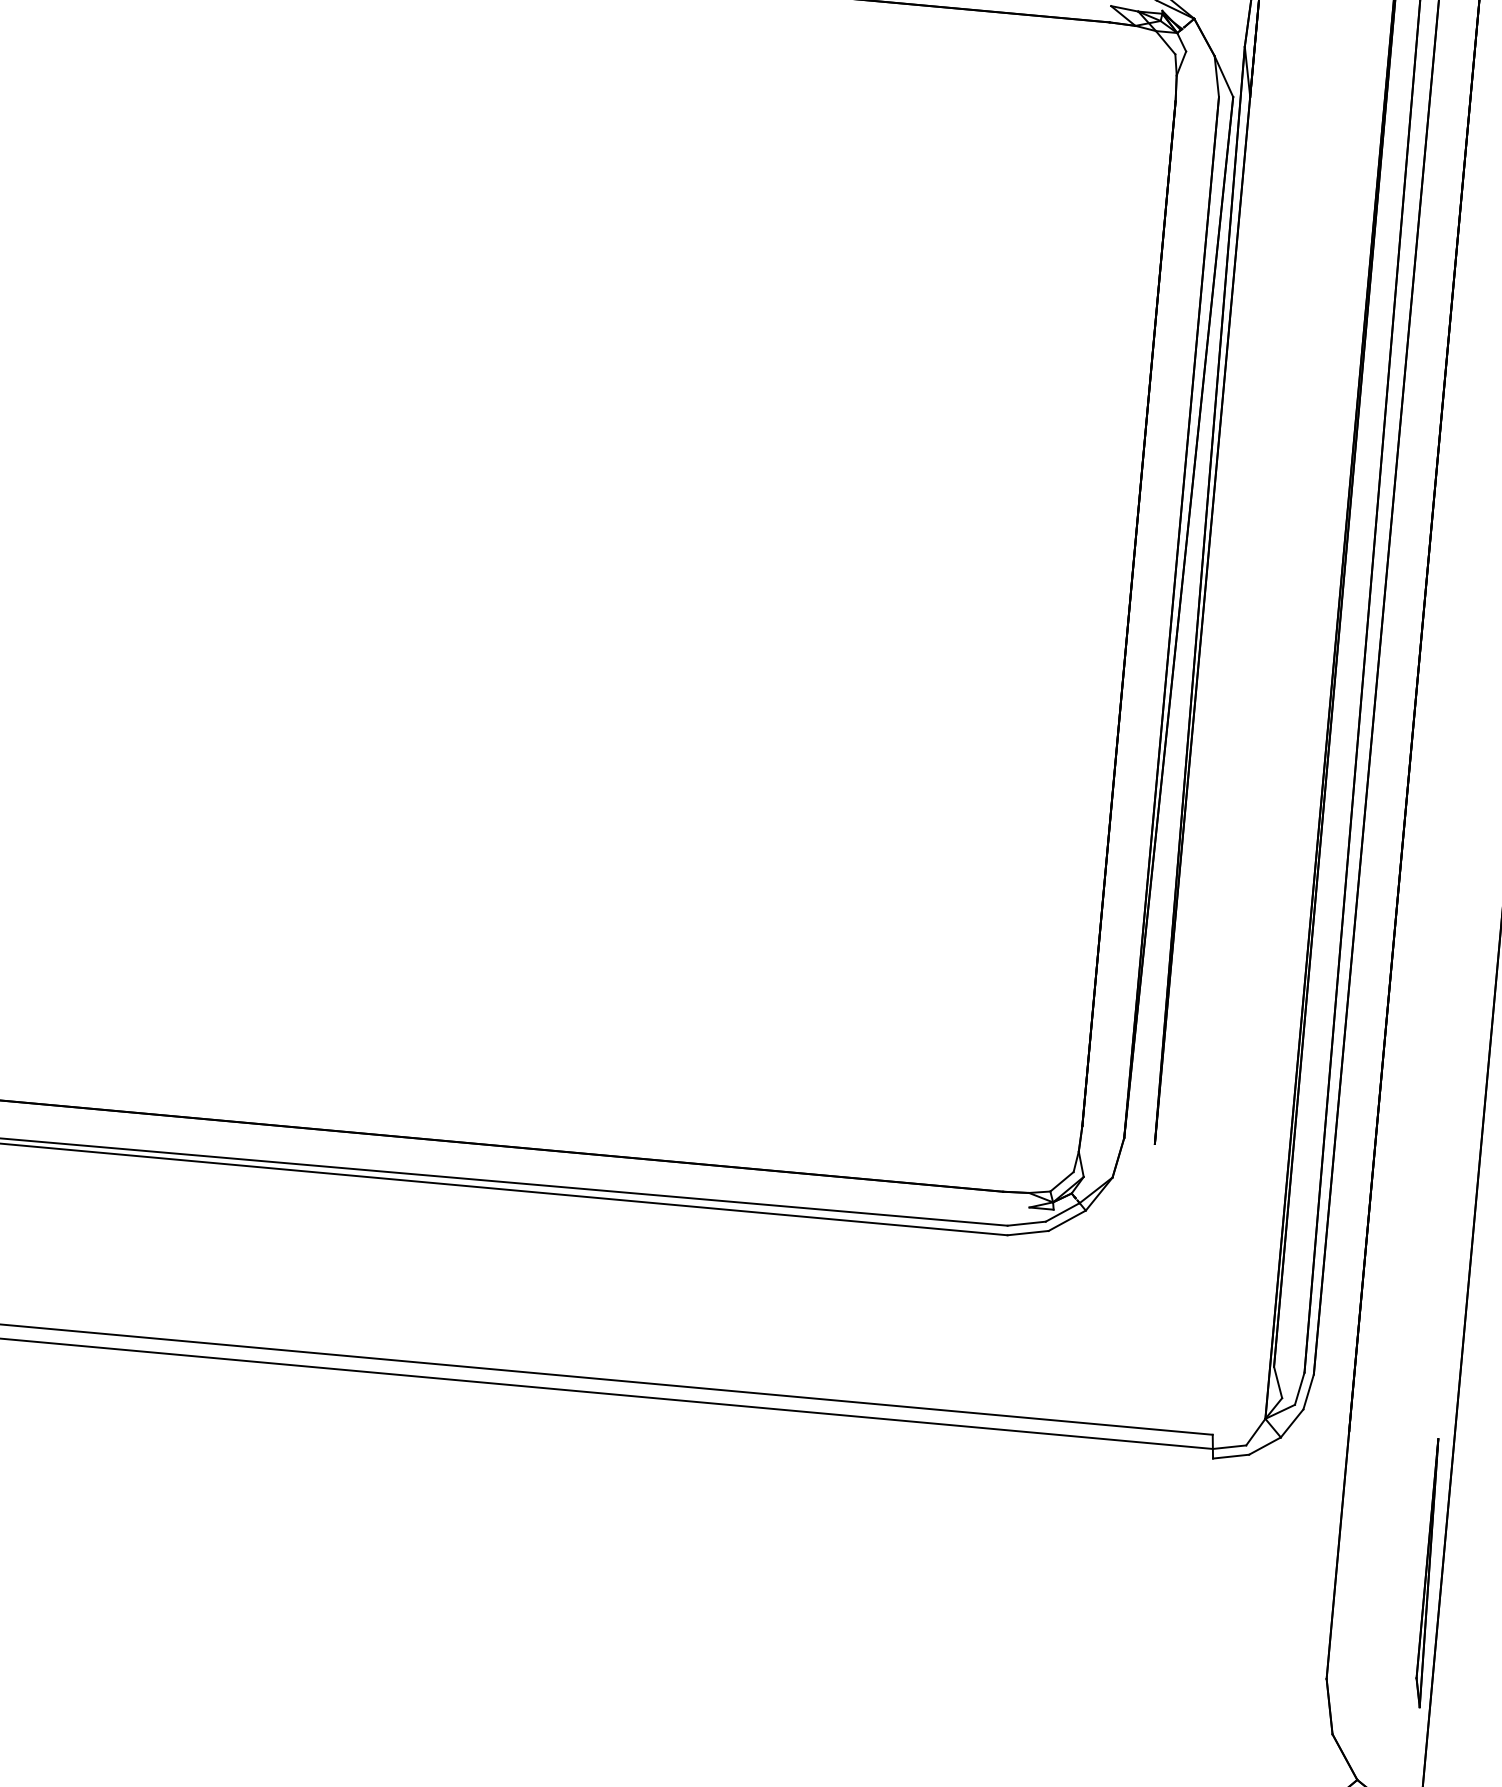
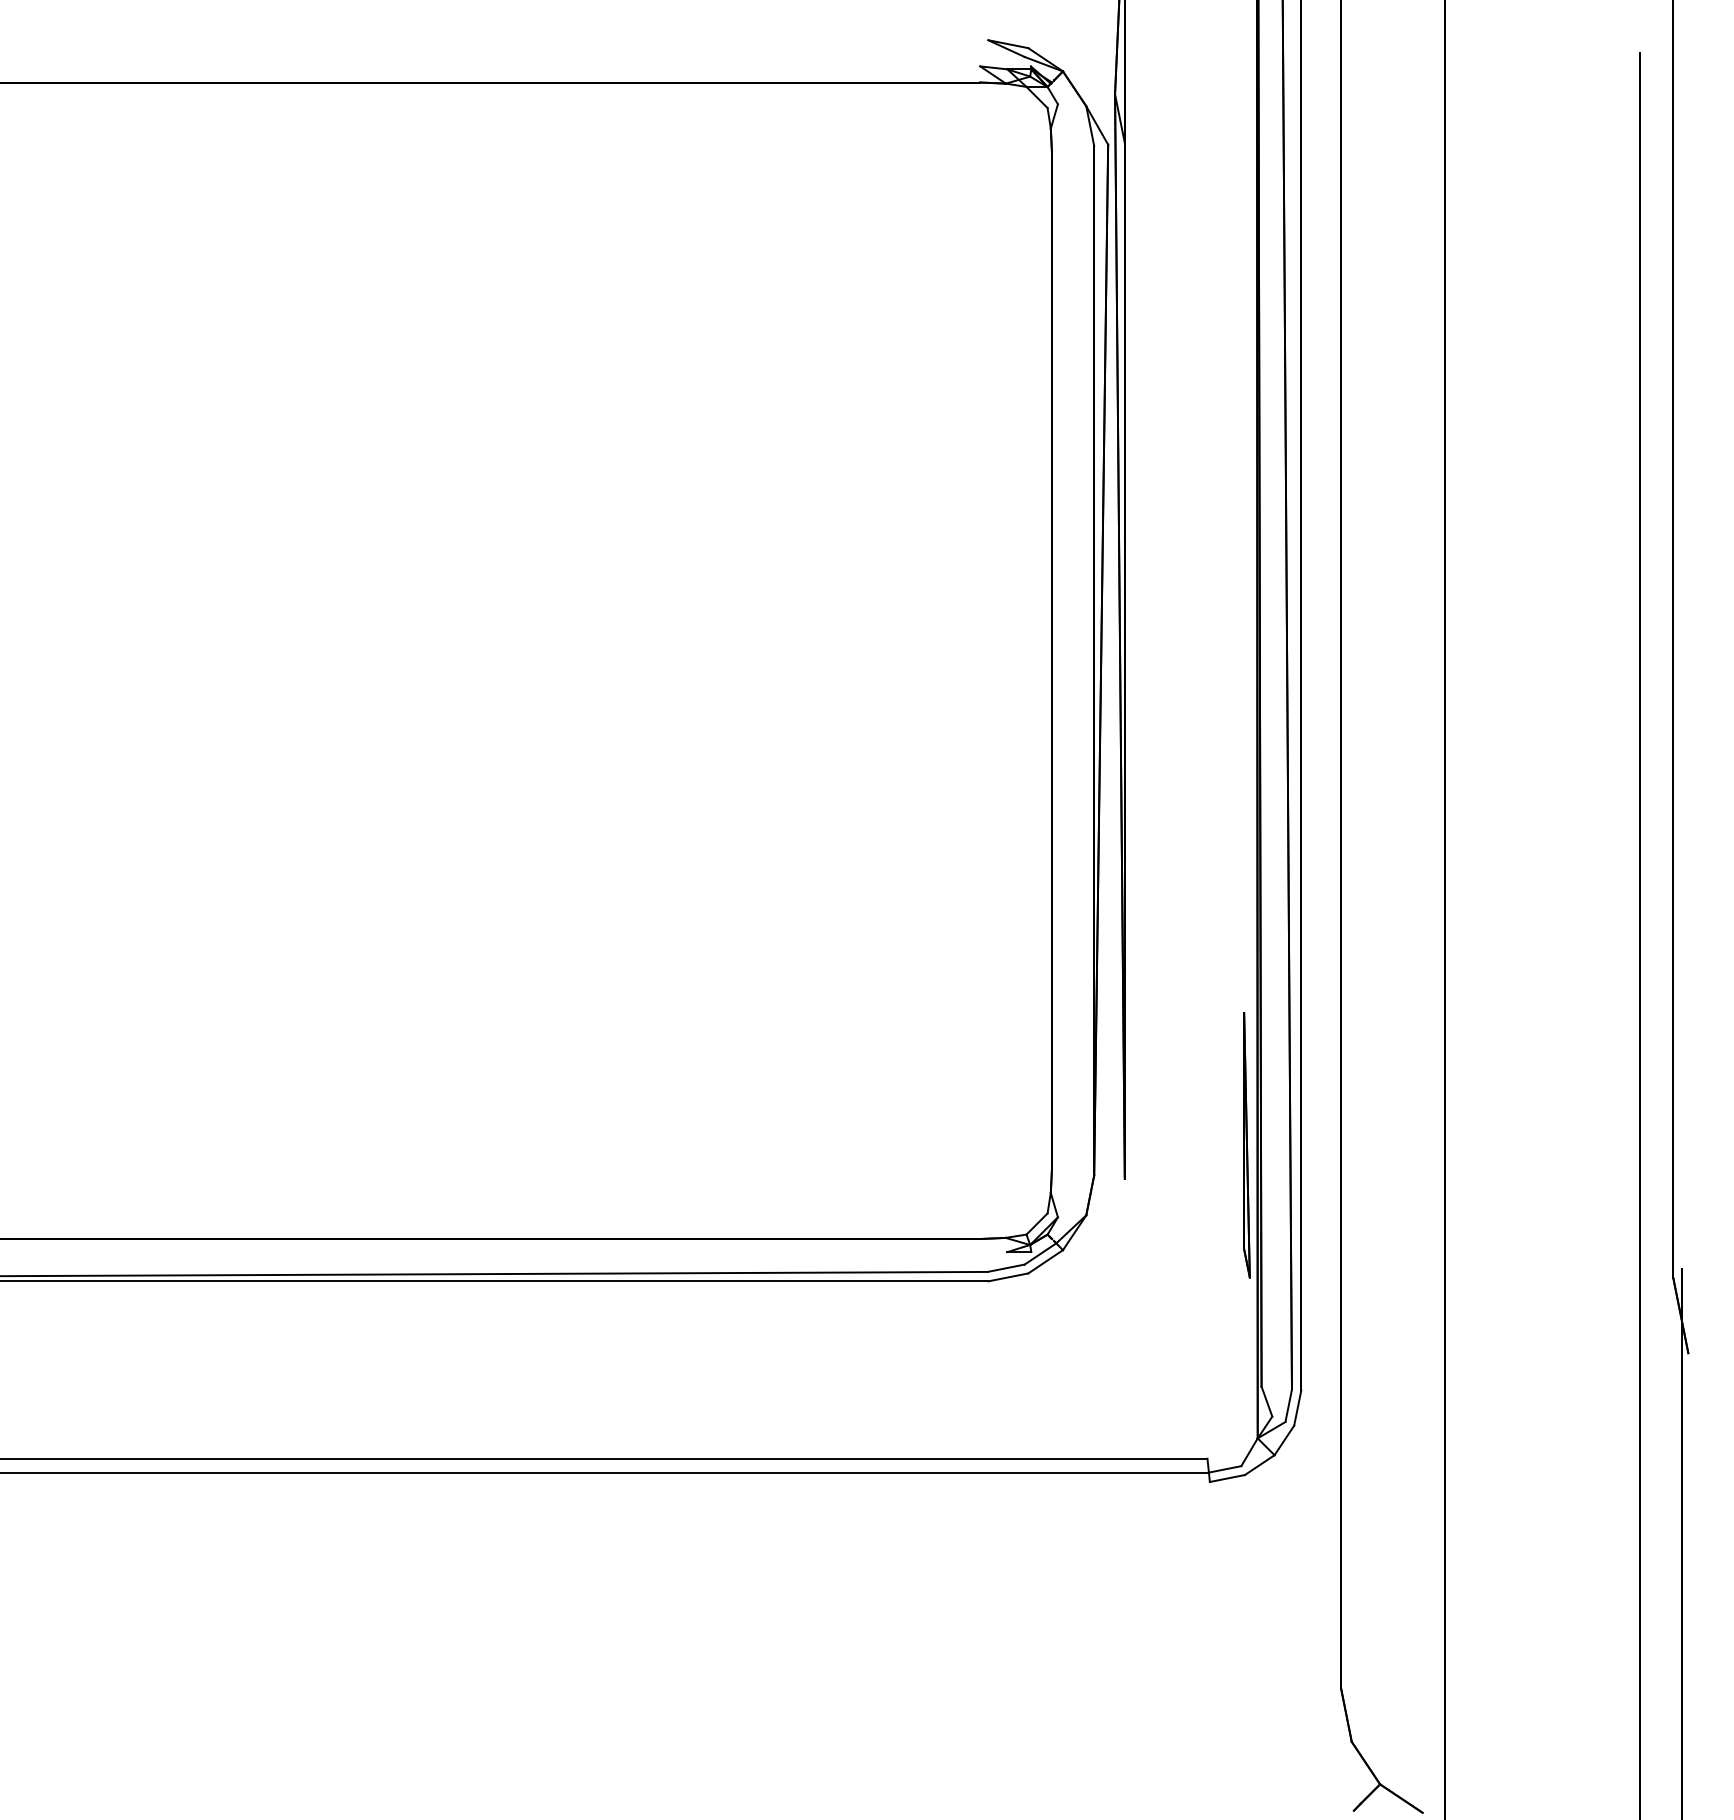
part: (1428, 1573) -> (1246, 1145), moved

